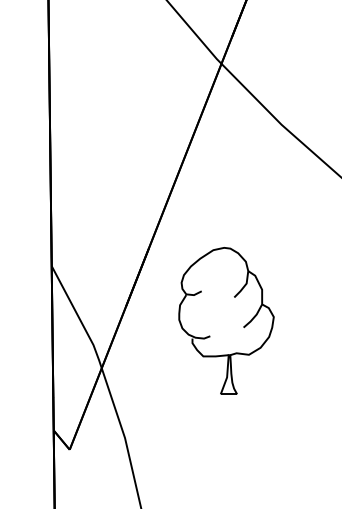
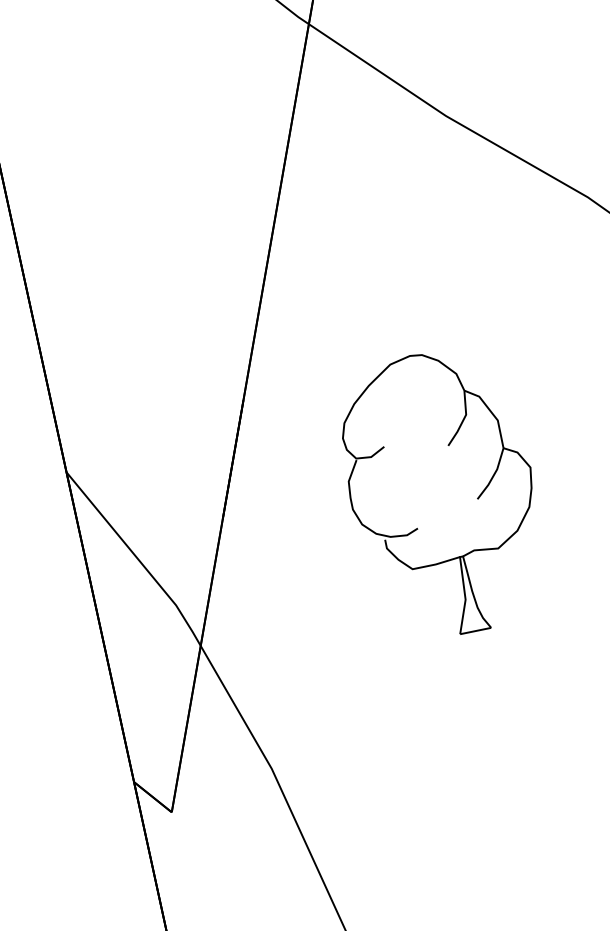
part: (226, 320) -> (442, 492), moved

